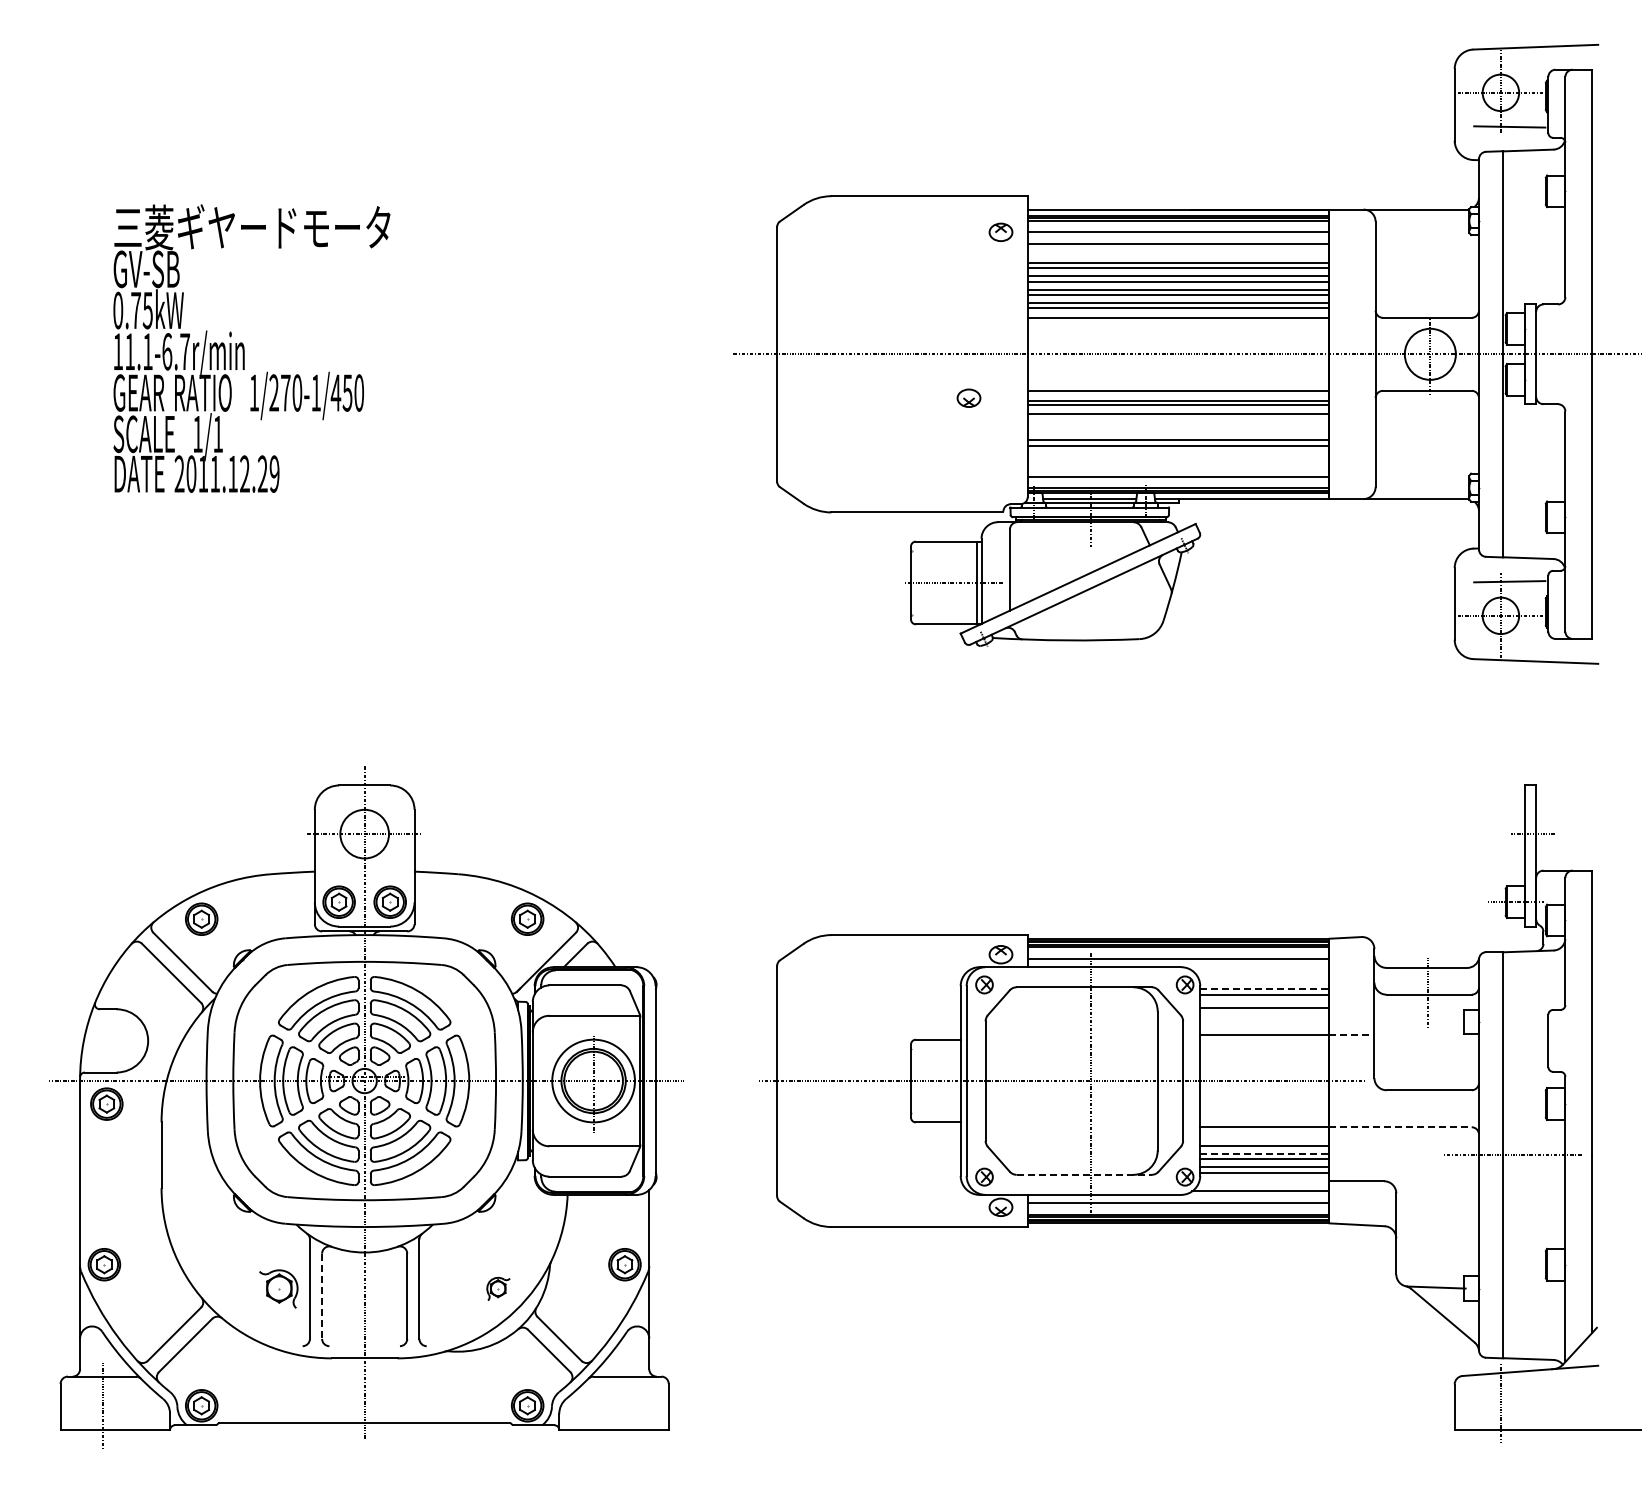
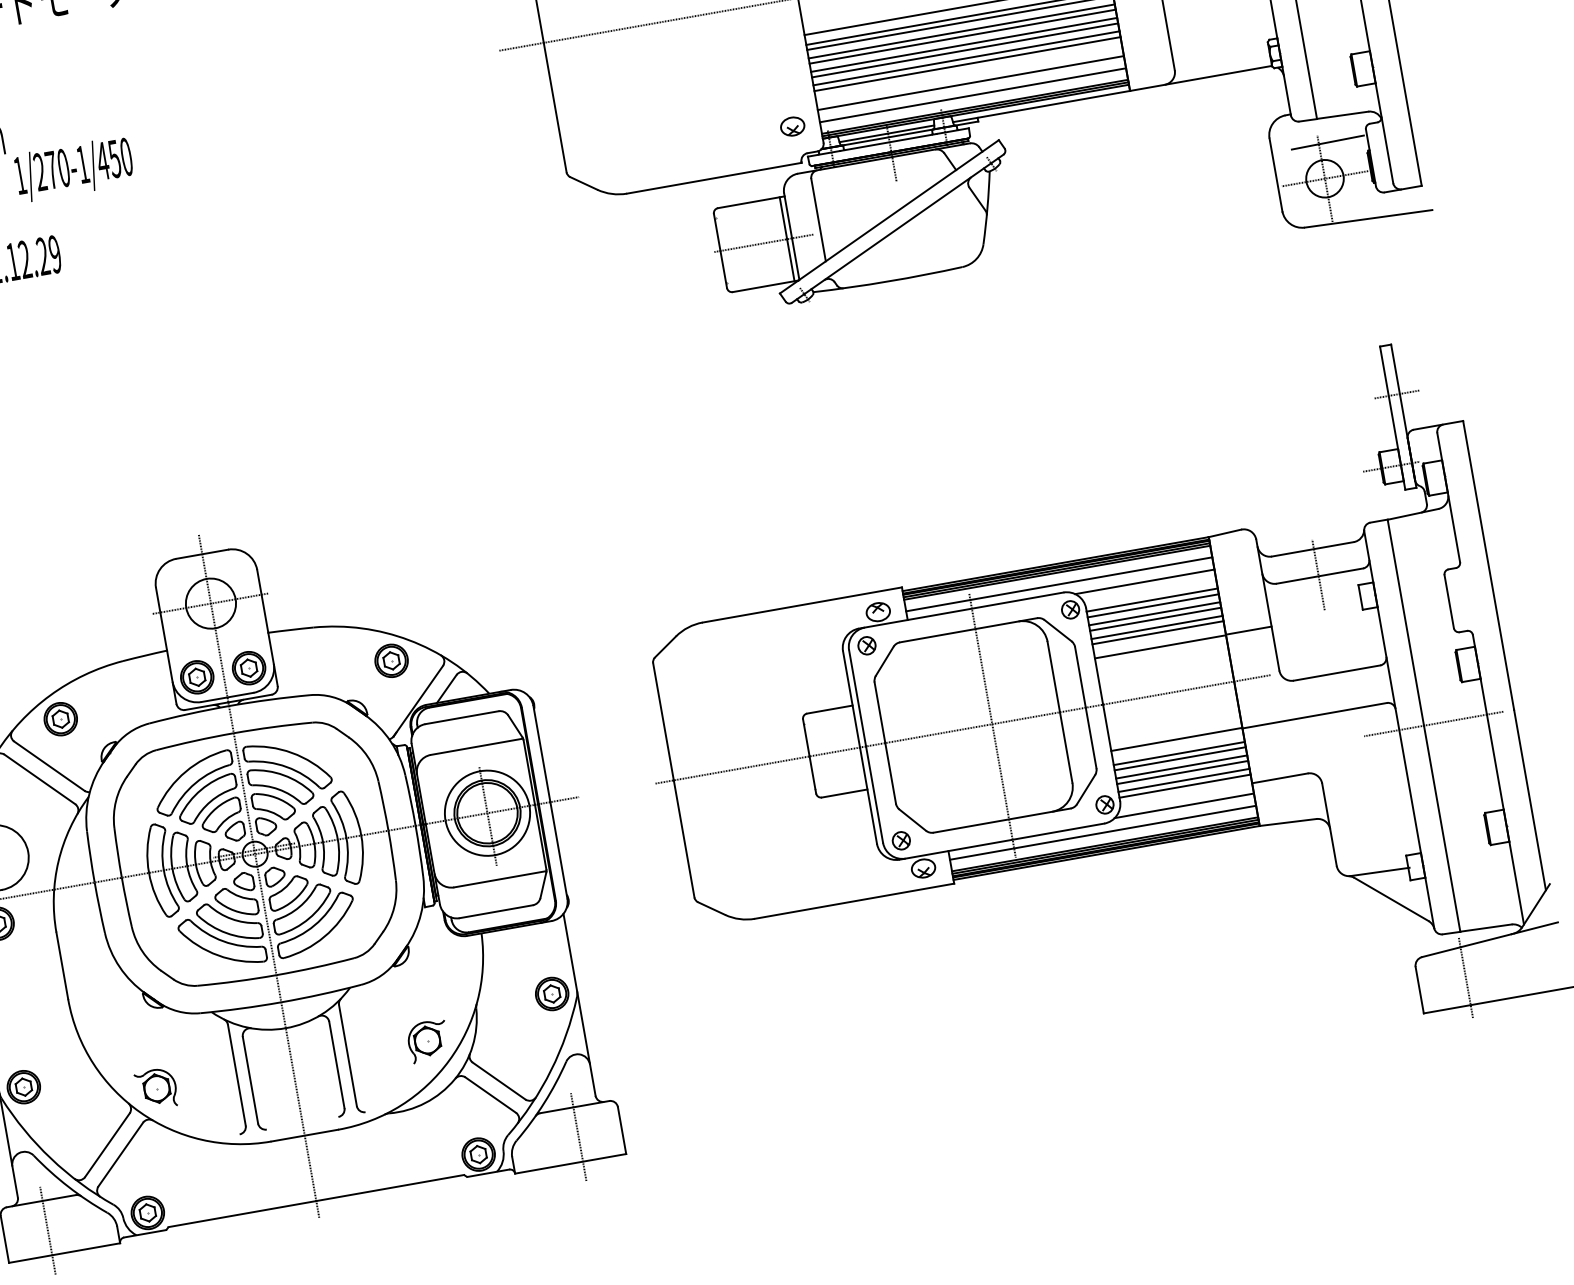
part: (968, 397) -> (792, 125), moved
line: (1178, 419) -> (962, 37), added
line: (1178, 427) -> (964, 45), added
line: (1178, 432) -> (965, 50), added
line: (1178, 464) -> (970, 82), added
line: (1260, 970) -> (1144, 581), added
line: (1264, 989) -> (1151, 600), dashed -> solid
line: (1264, 1002) -> (1154, 613), added
line: (1264, 1016) -> (1156, 627), added
line: (1264, 1021) -> (1157, 632), added
line: (1351, 1034) -> (1248, 630), dashed -> solid
line: (1401, 1127) -> (1315, 715), dashed -> solid
line: (1264, 1140) -> (1178, 753), added
line: (1264, 1153) -> (1181, 766), dashed -> solid
line: (1084, 1174) -> (1002, 820), dashed -> solid
part: (278, 1288) -> (156, 1088), moved
part: (498, 1288) -> (428, 1040), size x1.67
line: (322, 1296) -> (250, 1080), dashed -> solid
line: (626, 1405) -> (578, 1136), added

